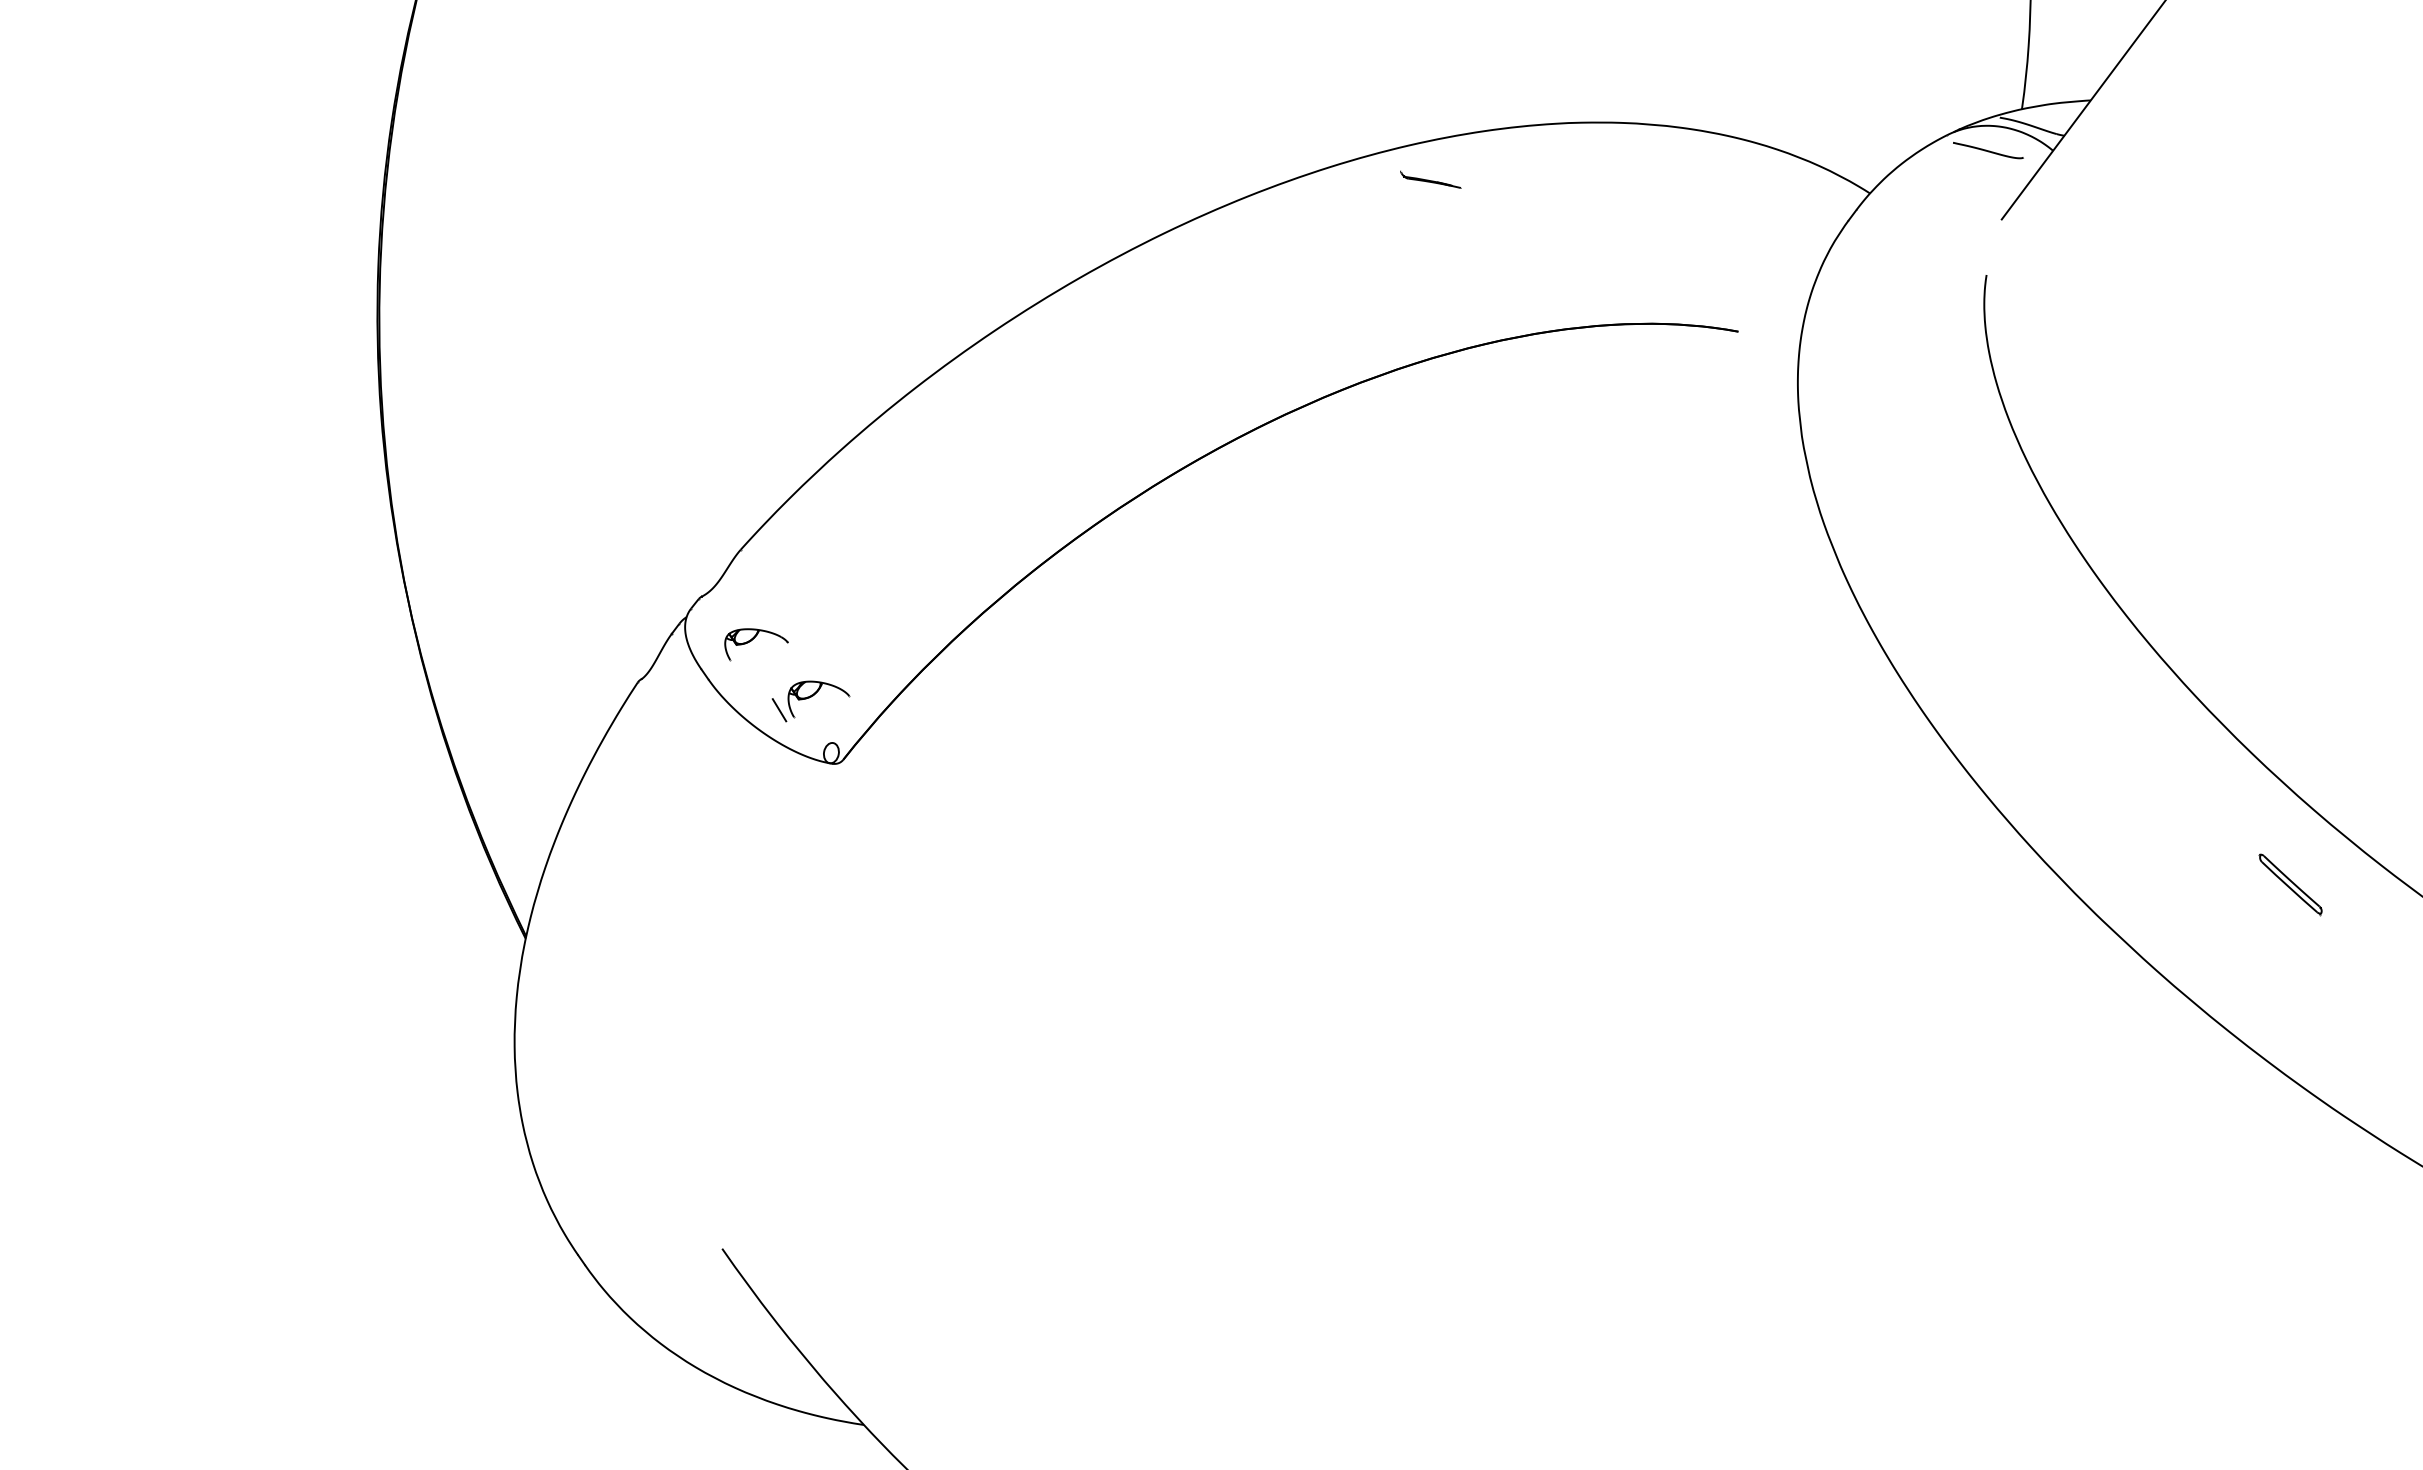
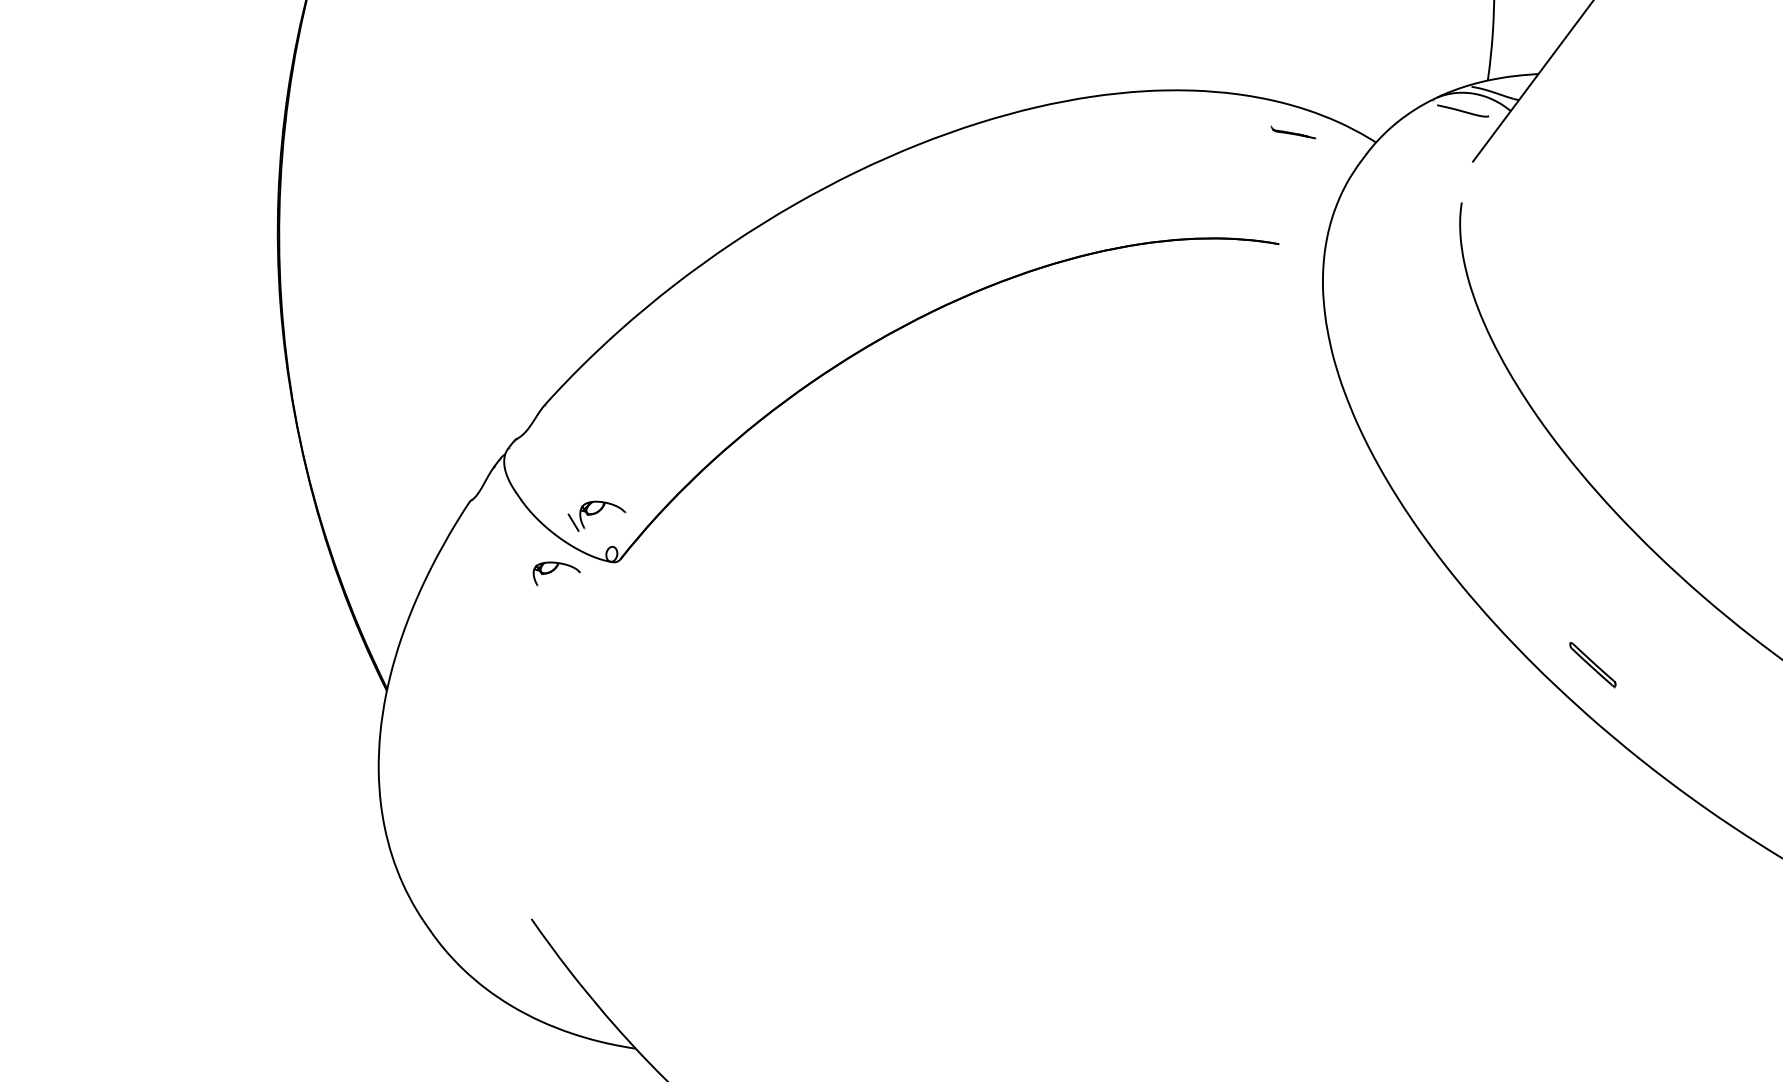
part: (1430, 179) -> (1293, 132), moved
part: (756, 644) -> (556, 573), moved
part: (2290, 884) -> (1592, 664), moved

